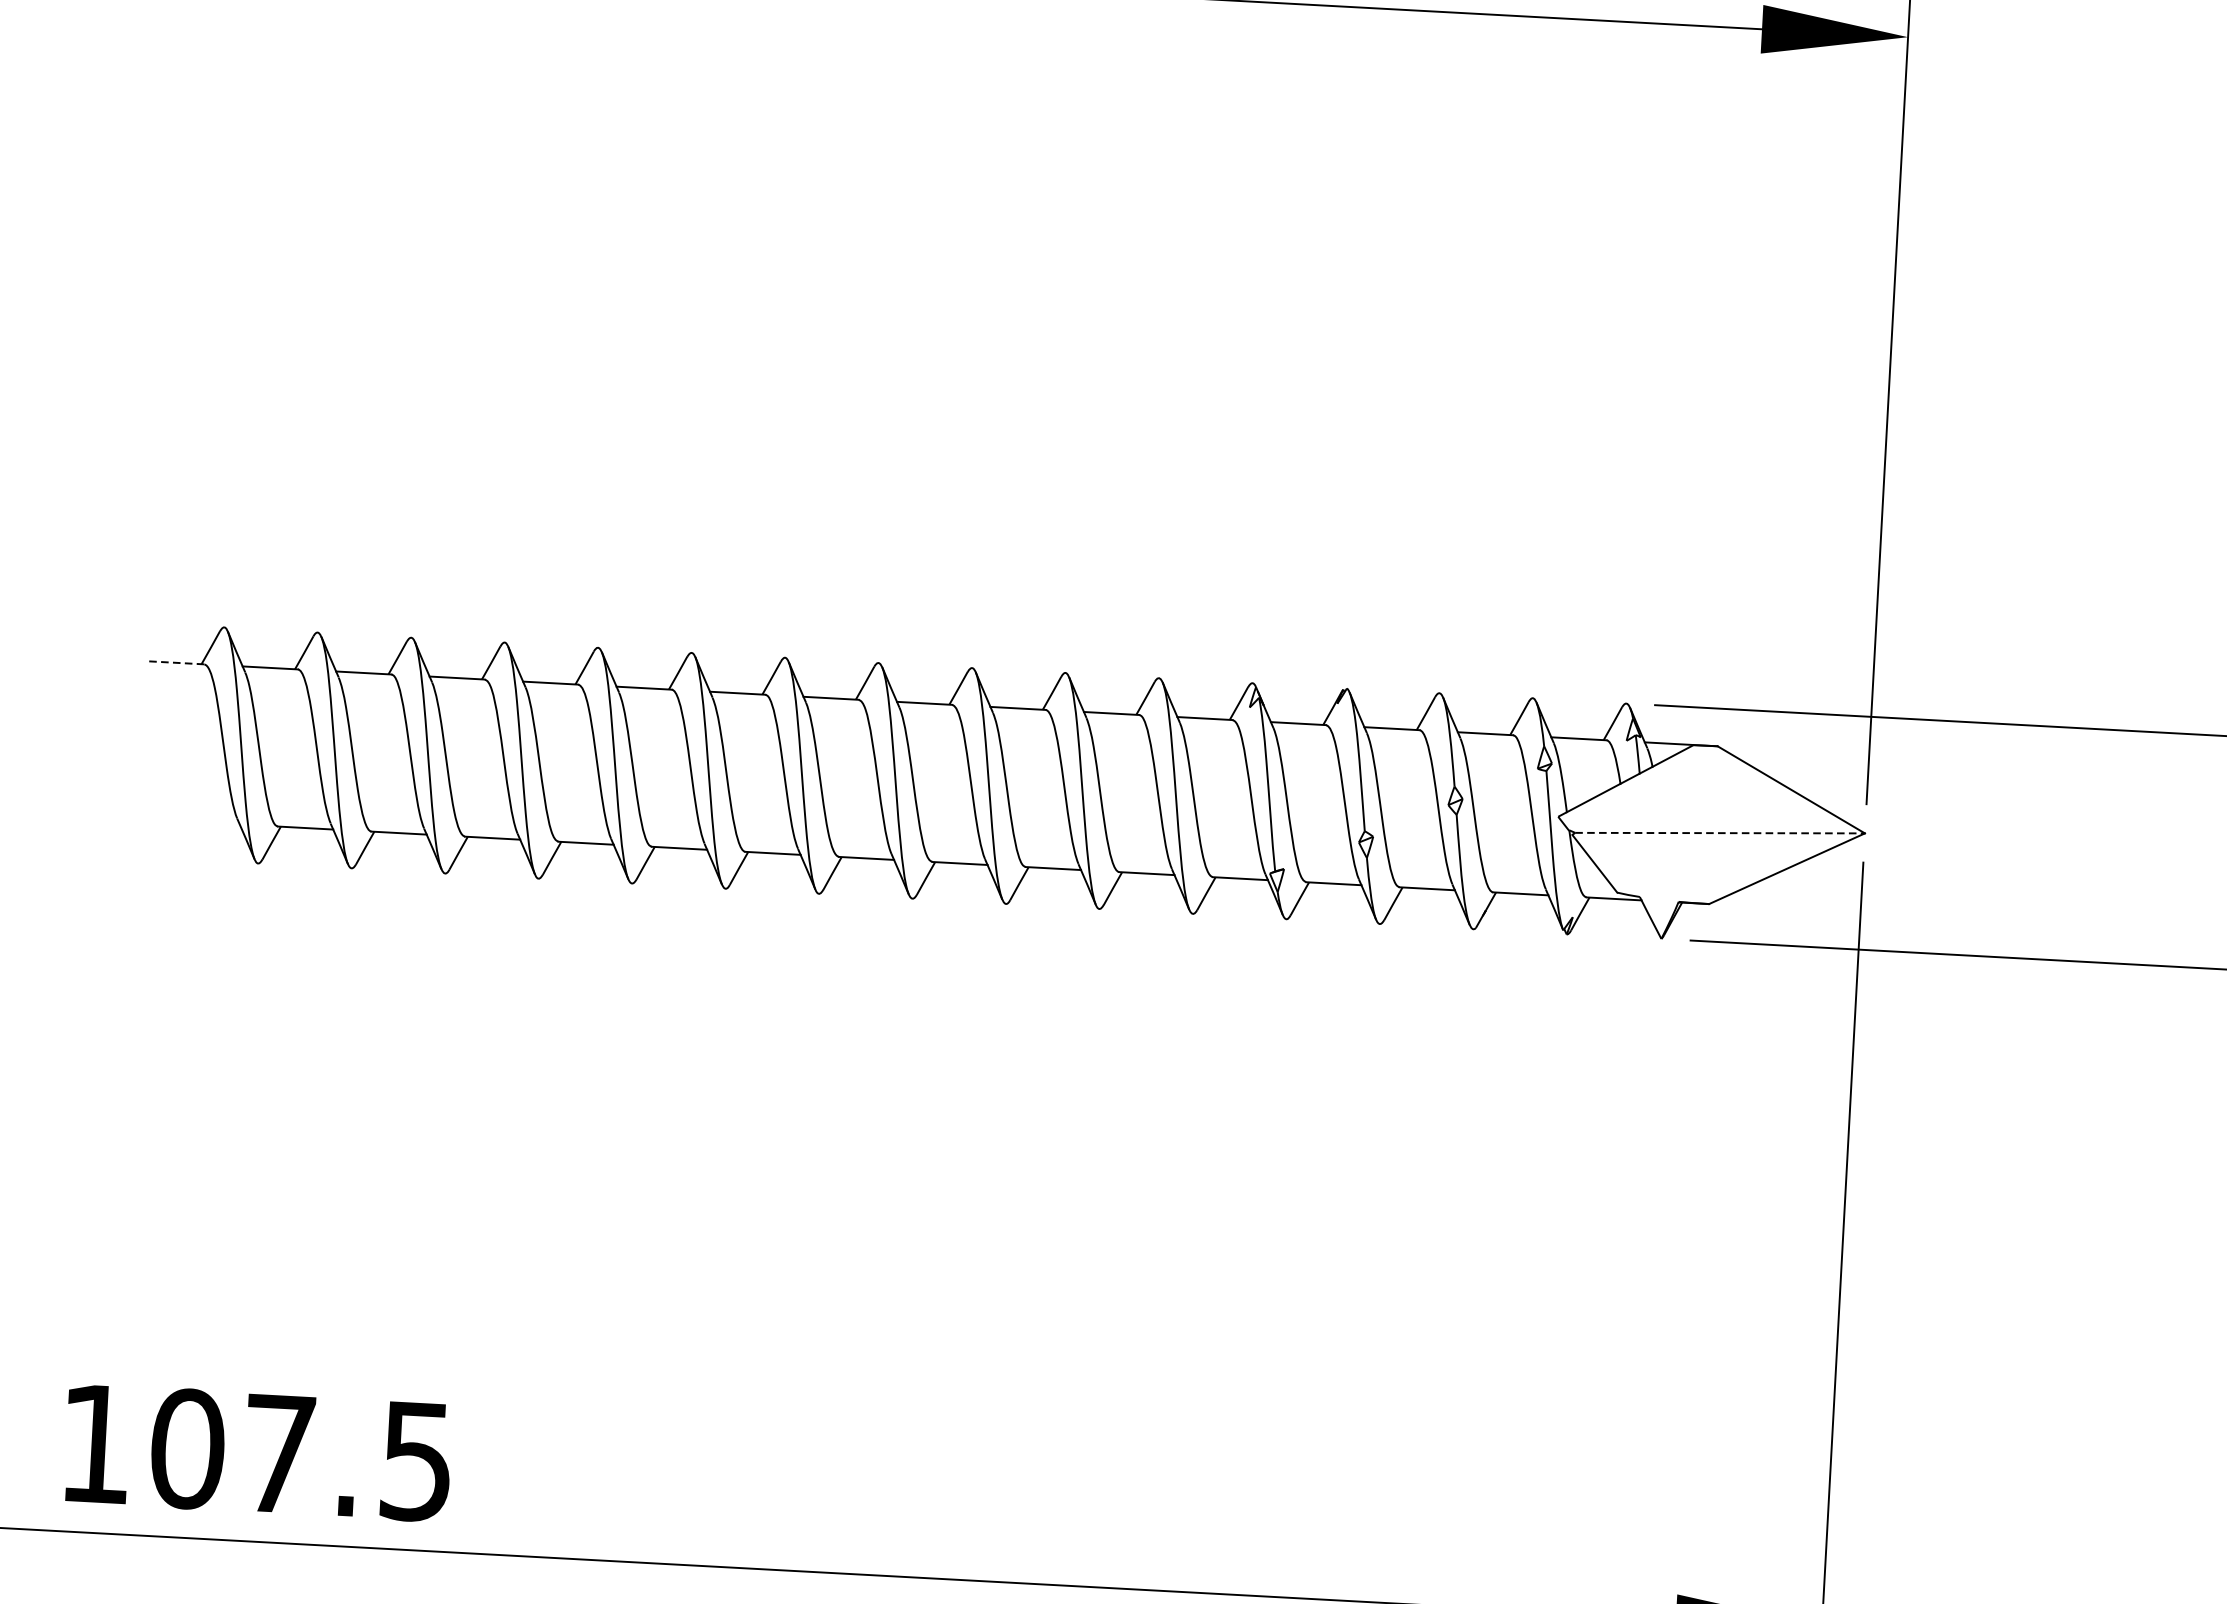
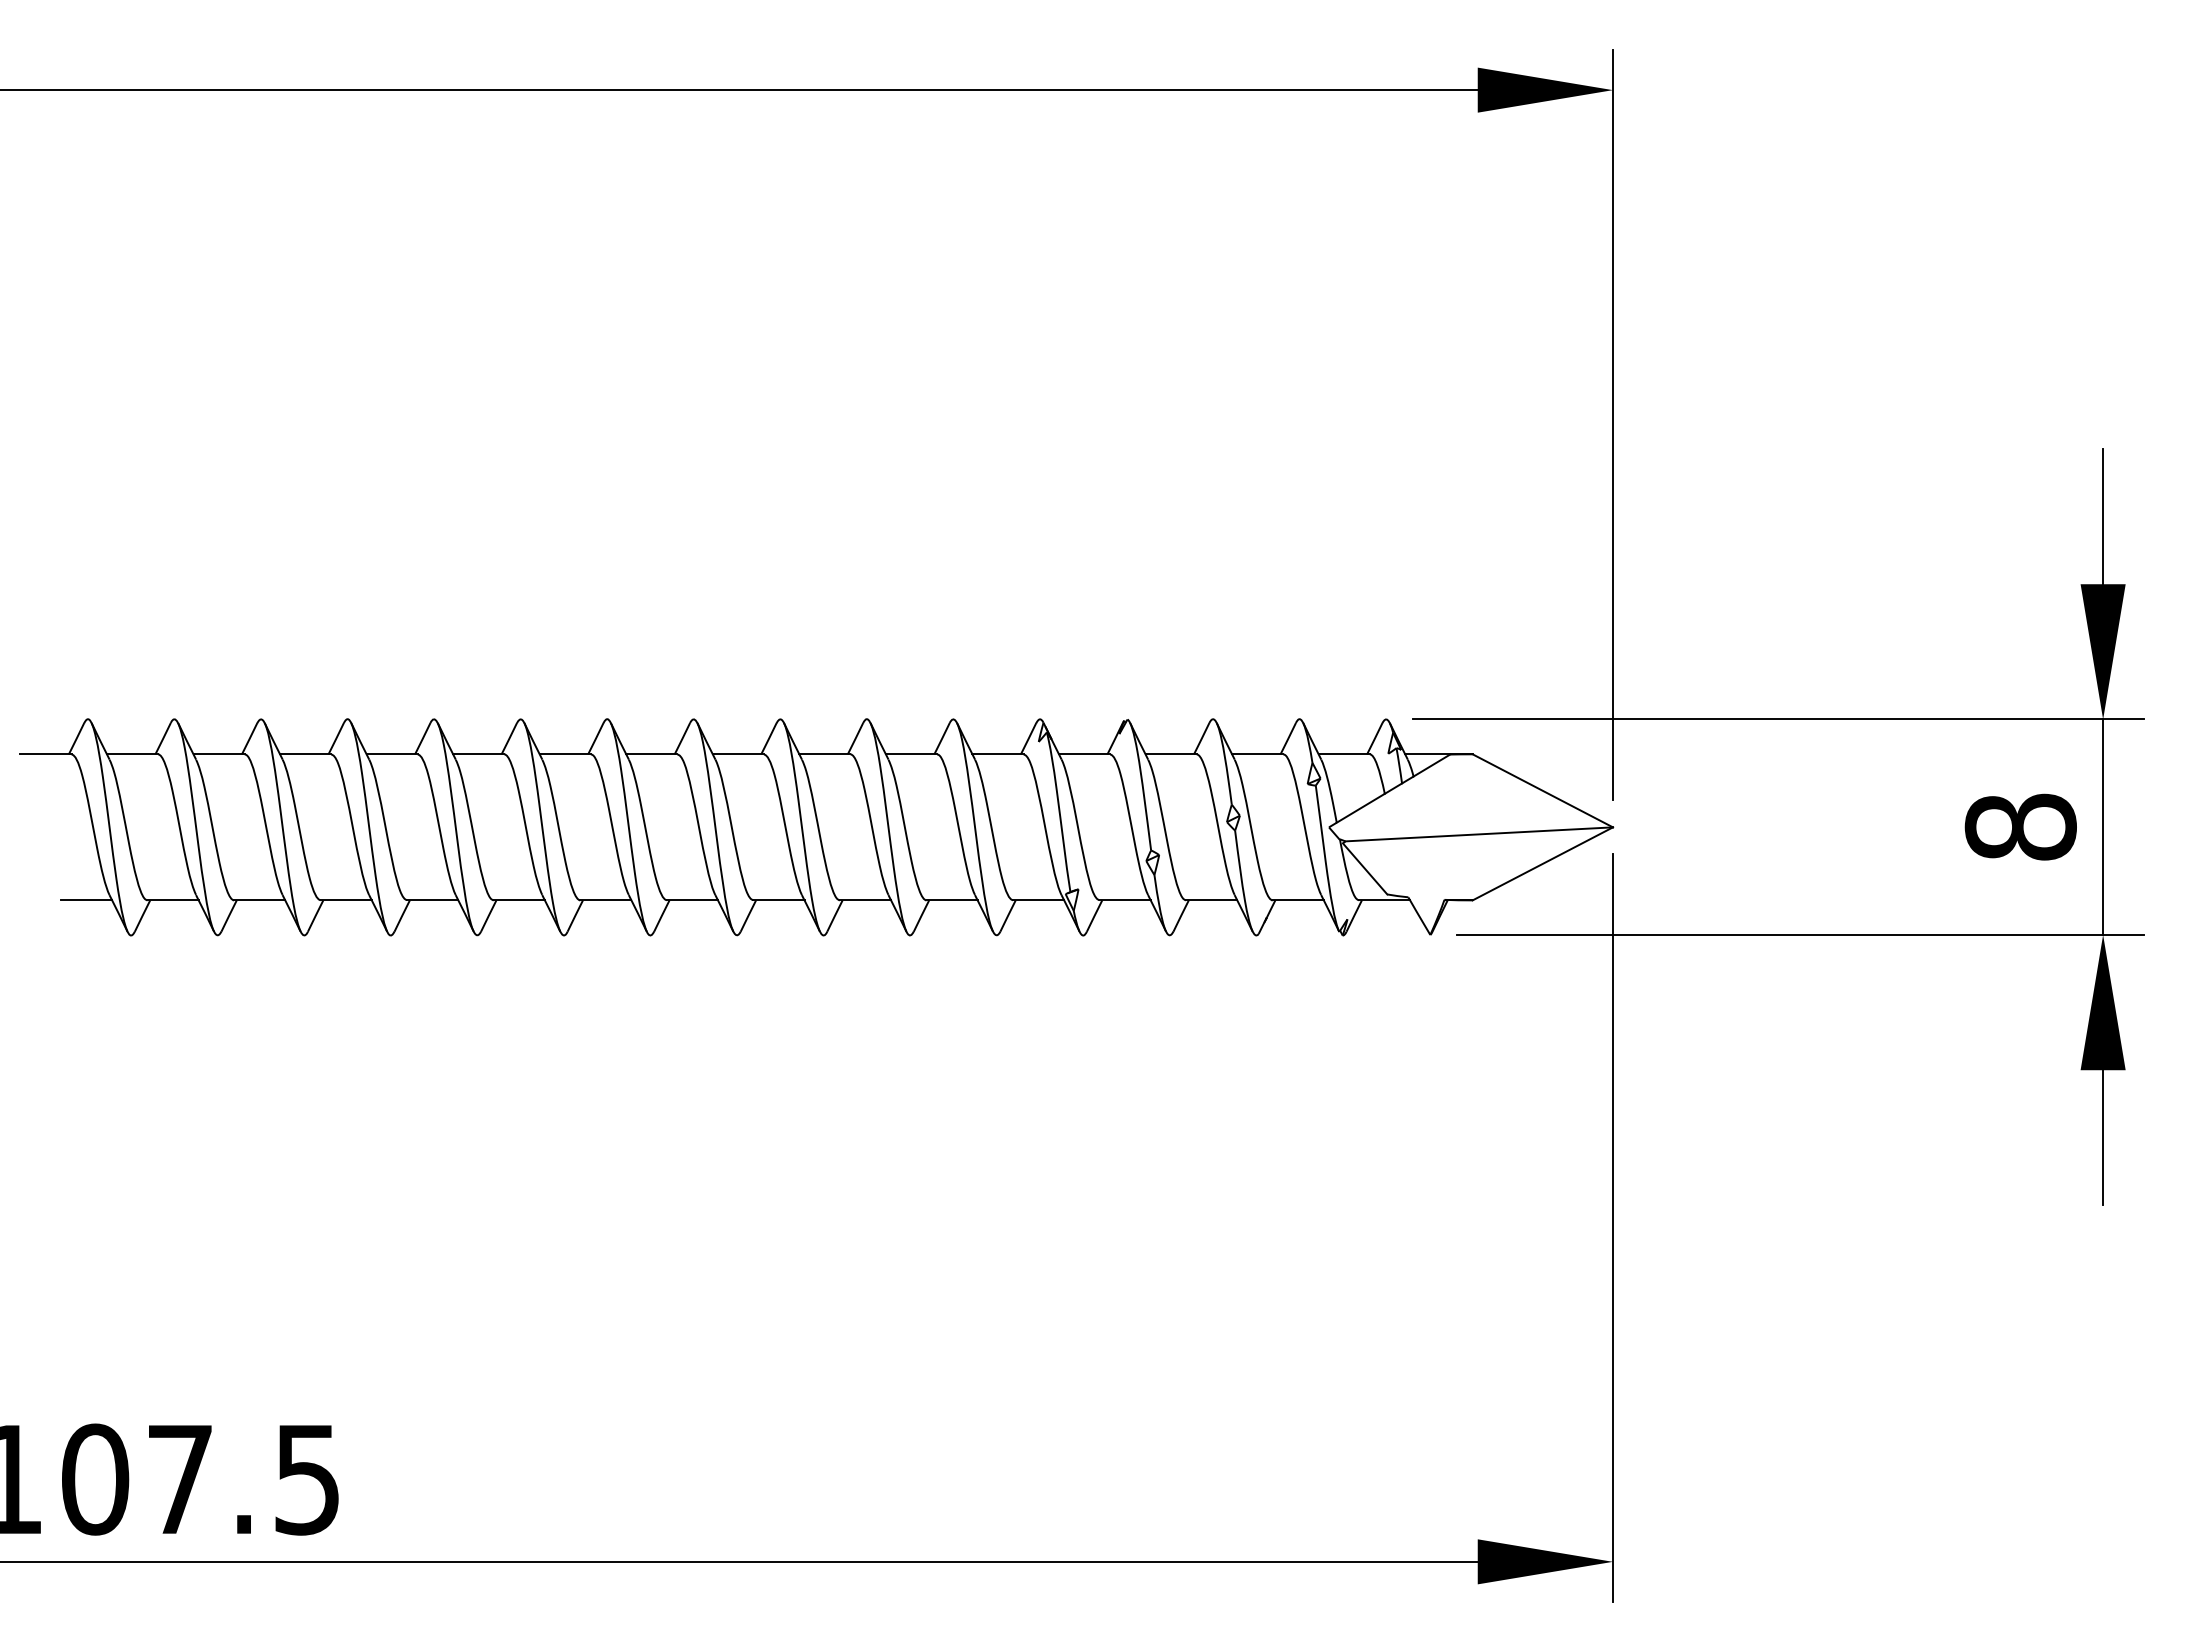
line: (176, 663) -> (45, 754), dashed -> solid
line: (212, 823) -> (86, 900), added
line: (1720, 833) -> (1479, 834), dashed -> solid

